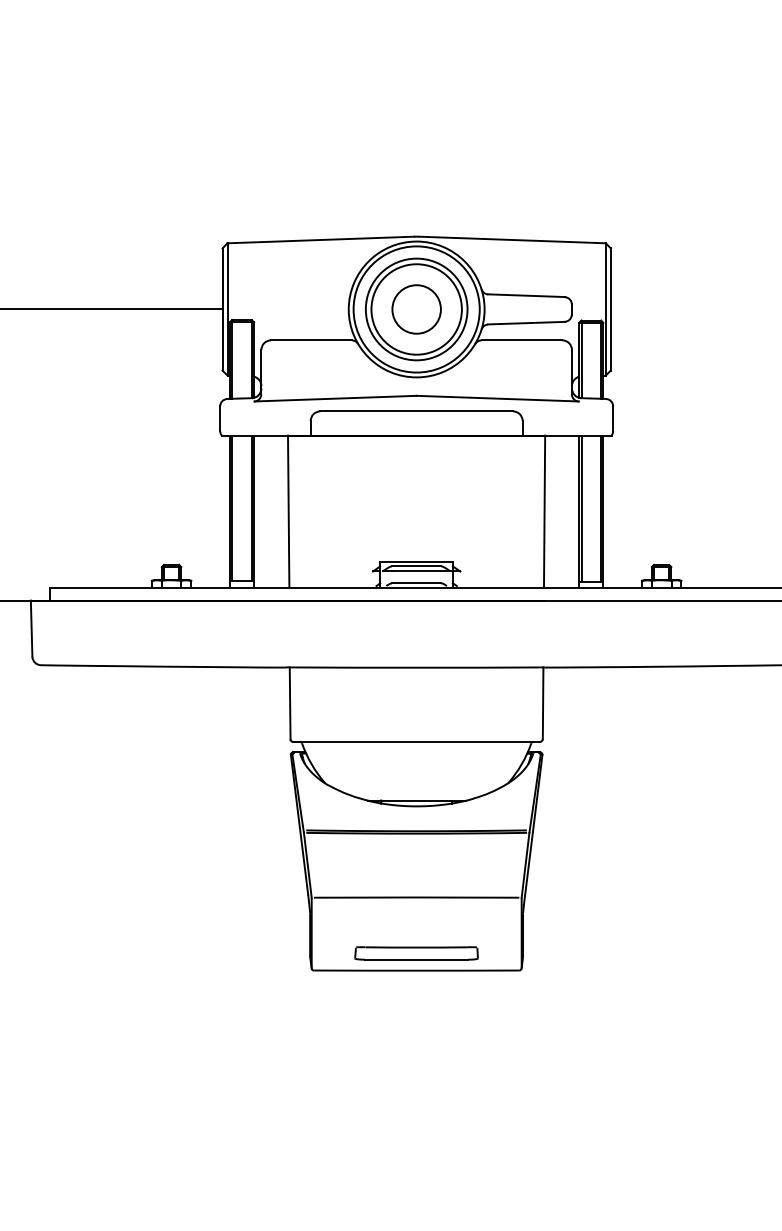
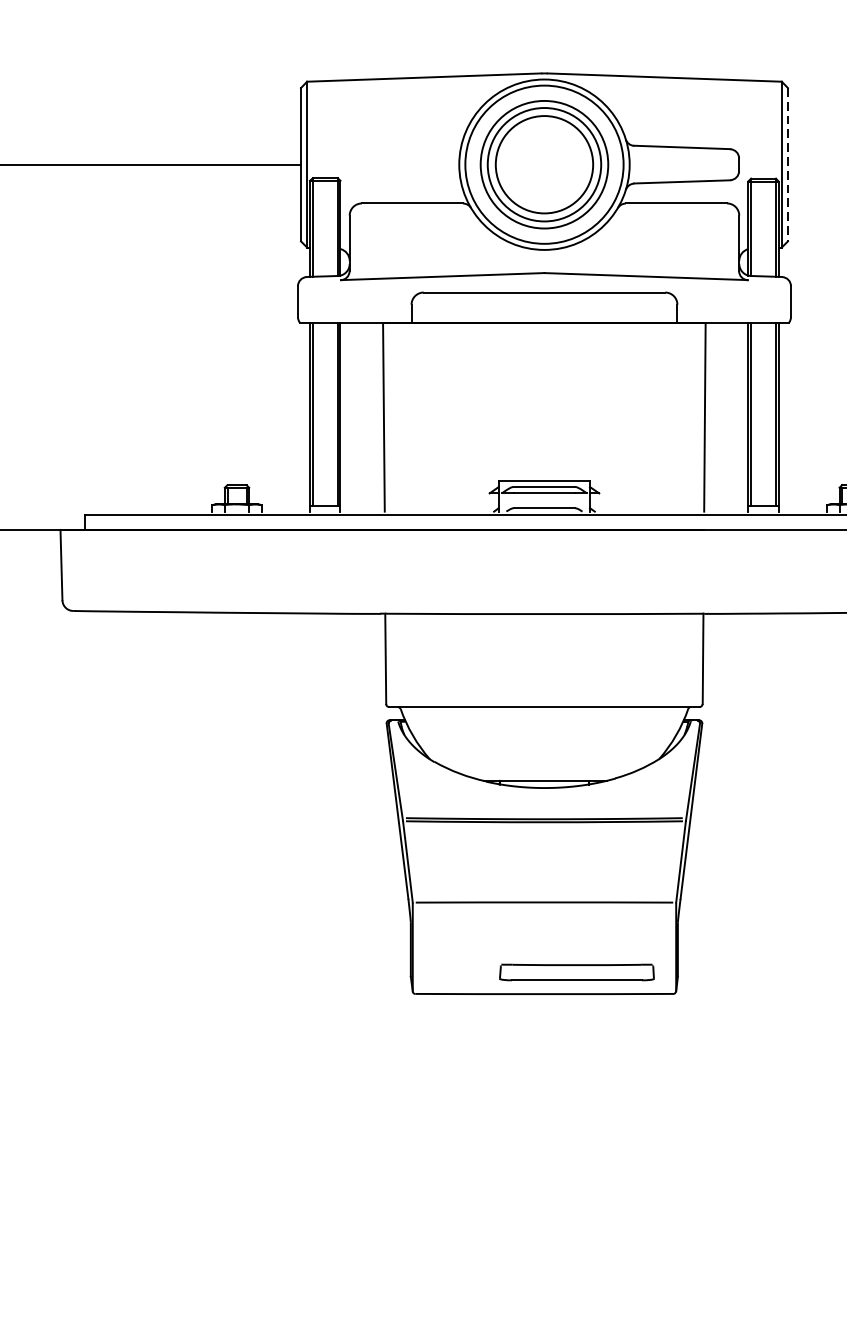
circle: (416, 309) -> (544, 164), size x1.6
line: (610, 309) -> (787, 164), solid -> dashed
part: (416, 953) -> (576, 972), moved

